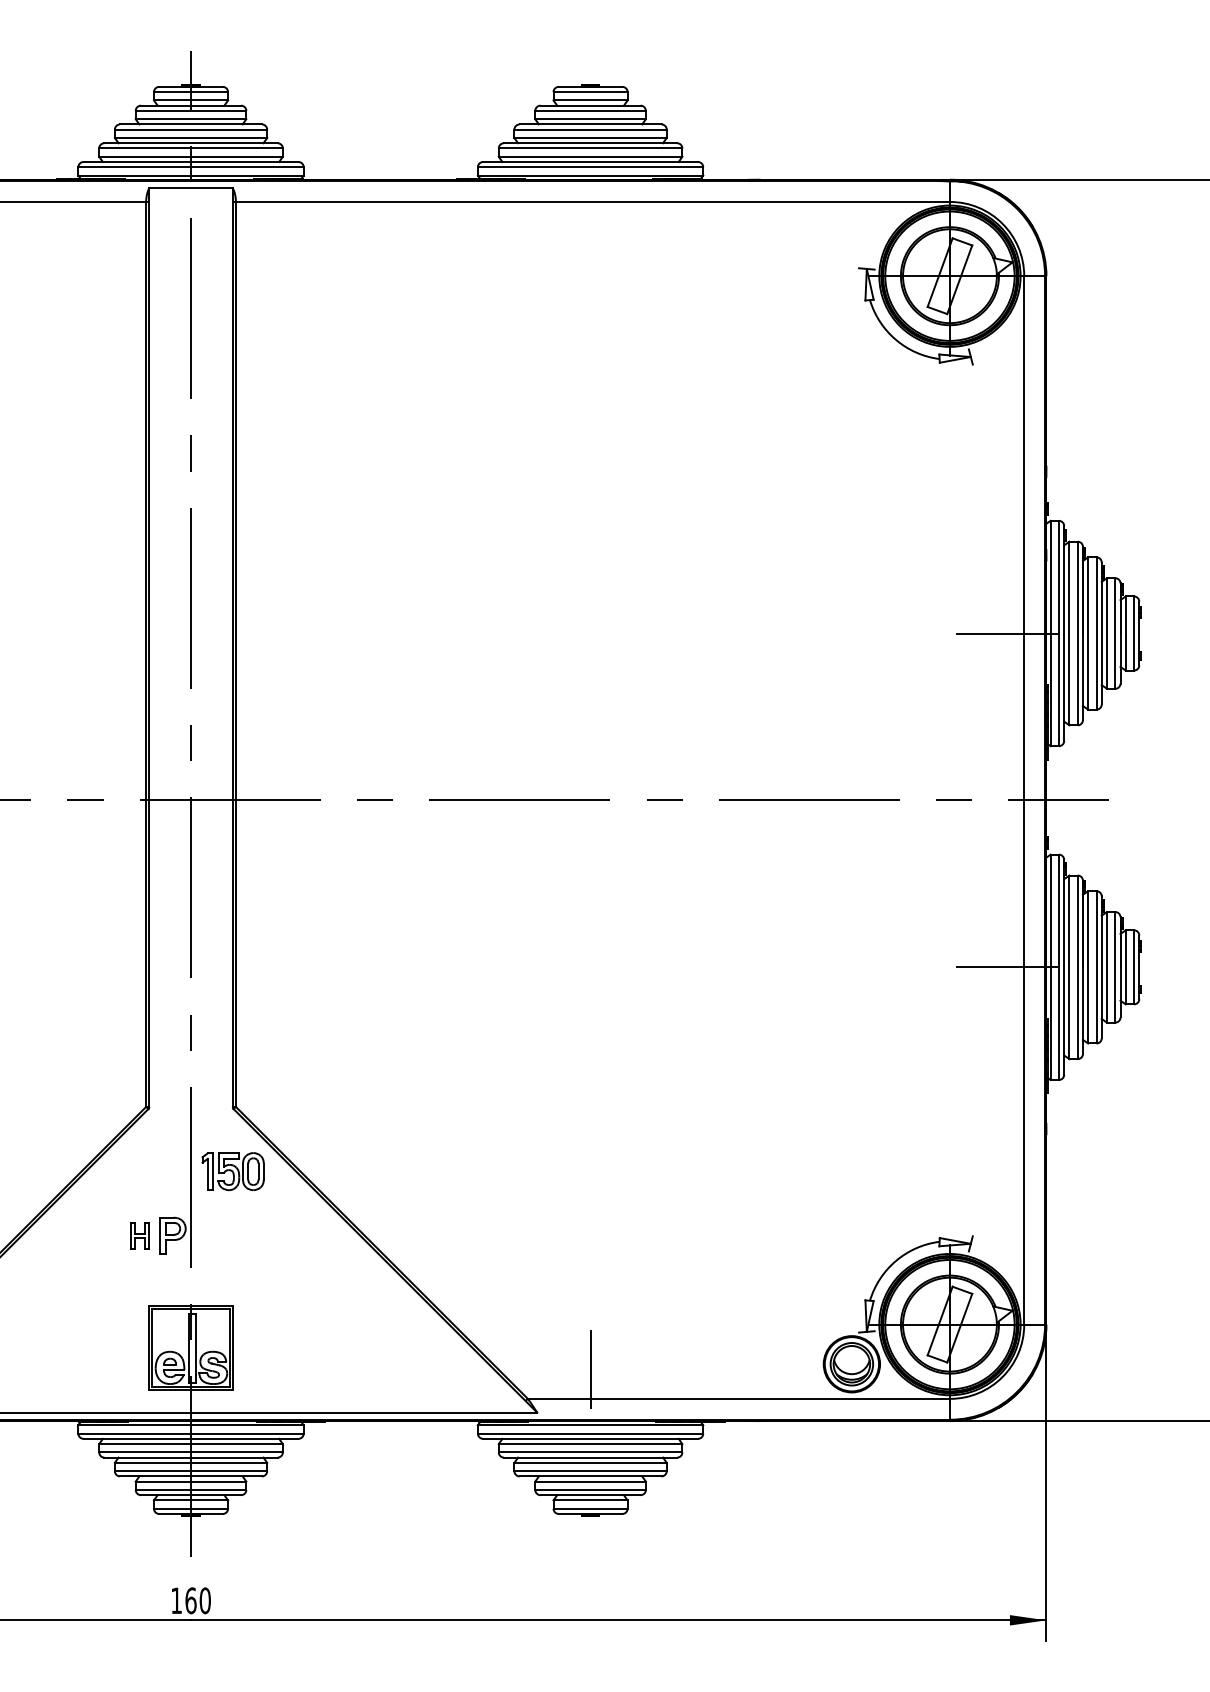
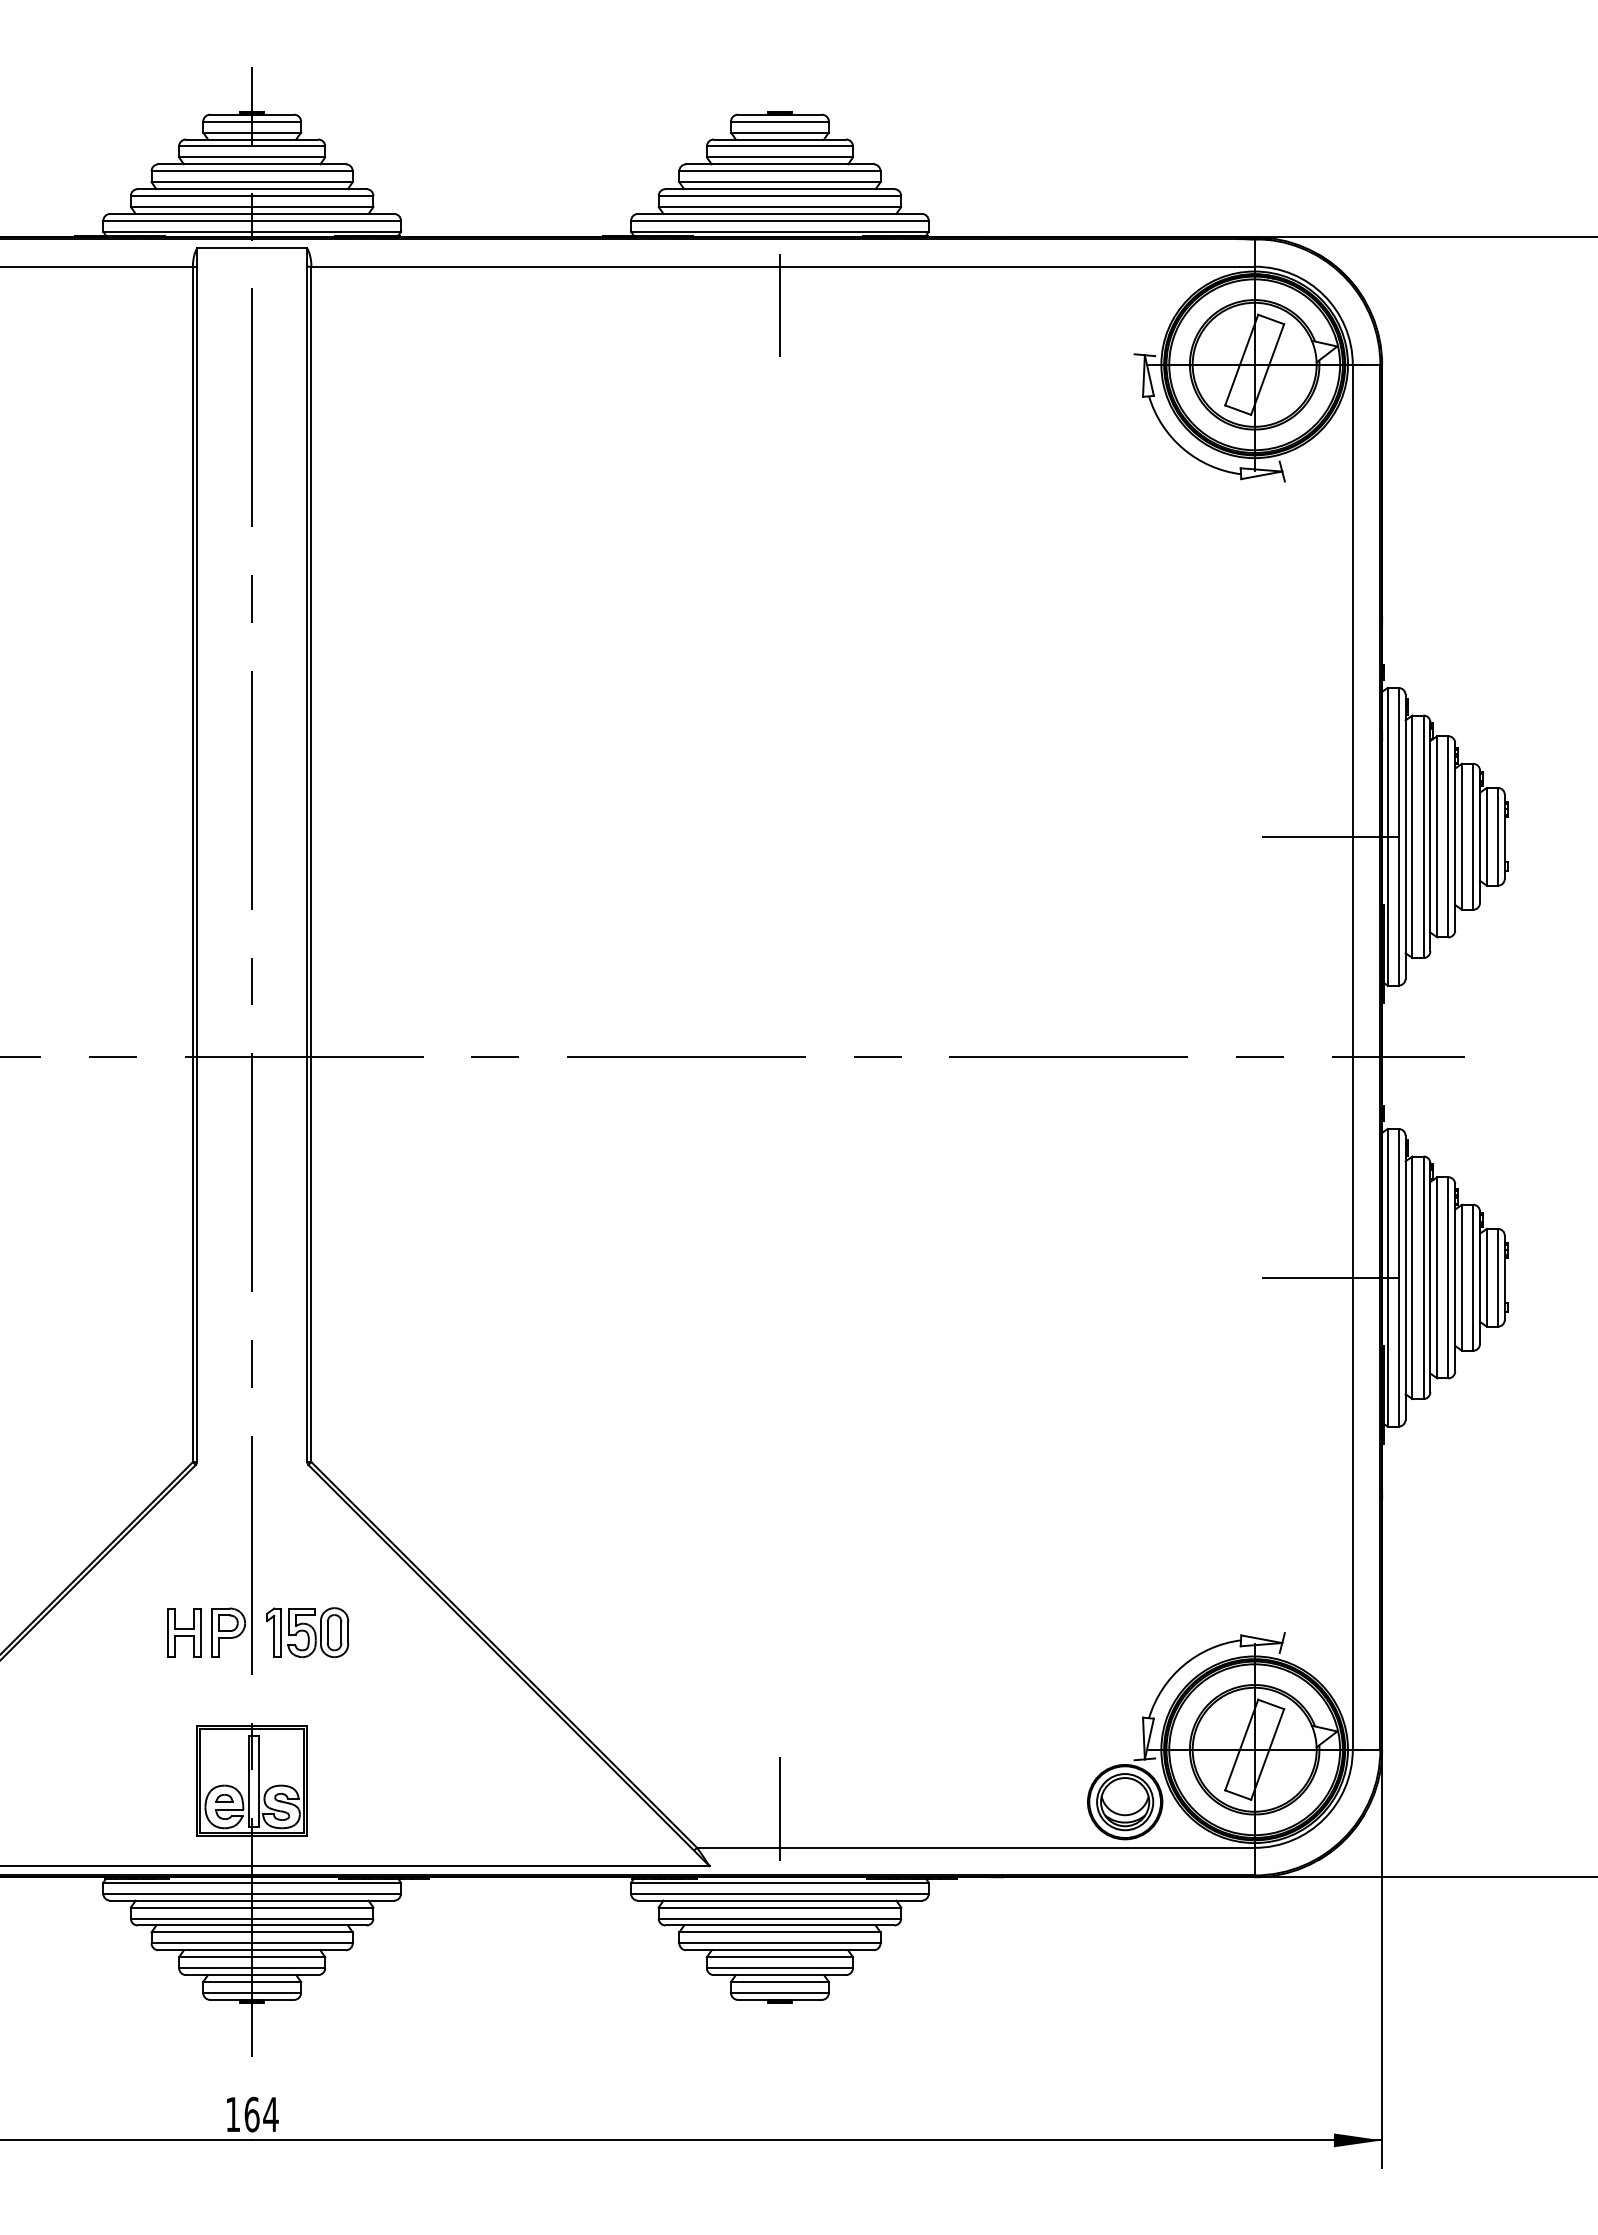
line: (590, 231) -> (779, 305), added
part: (232, 1171) -> (307, 1632), moved
part: (139, 1235) -> (184, 1632), size x1.43
text: (204, 1600) -> (270, 2114), 160 -> 164

